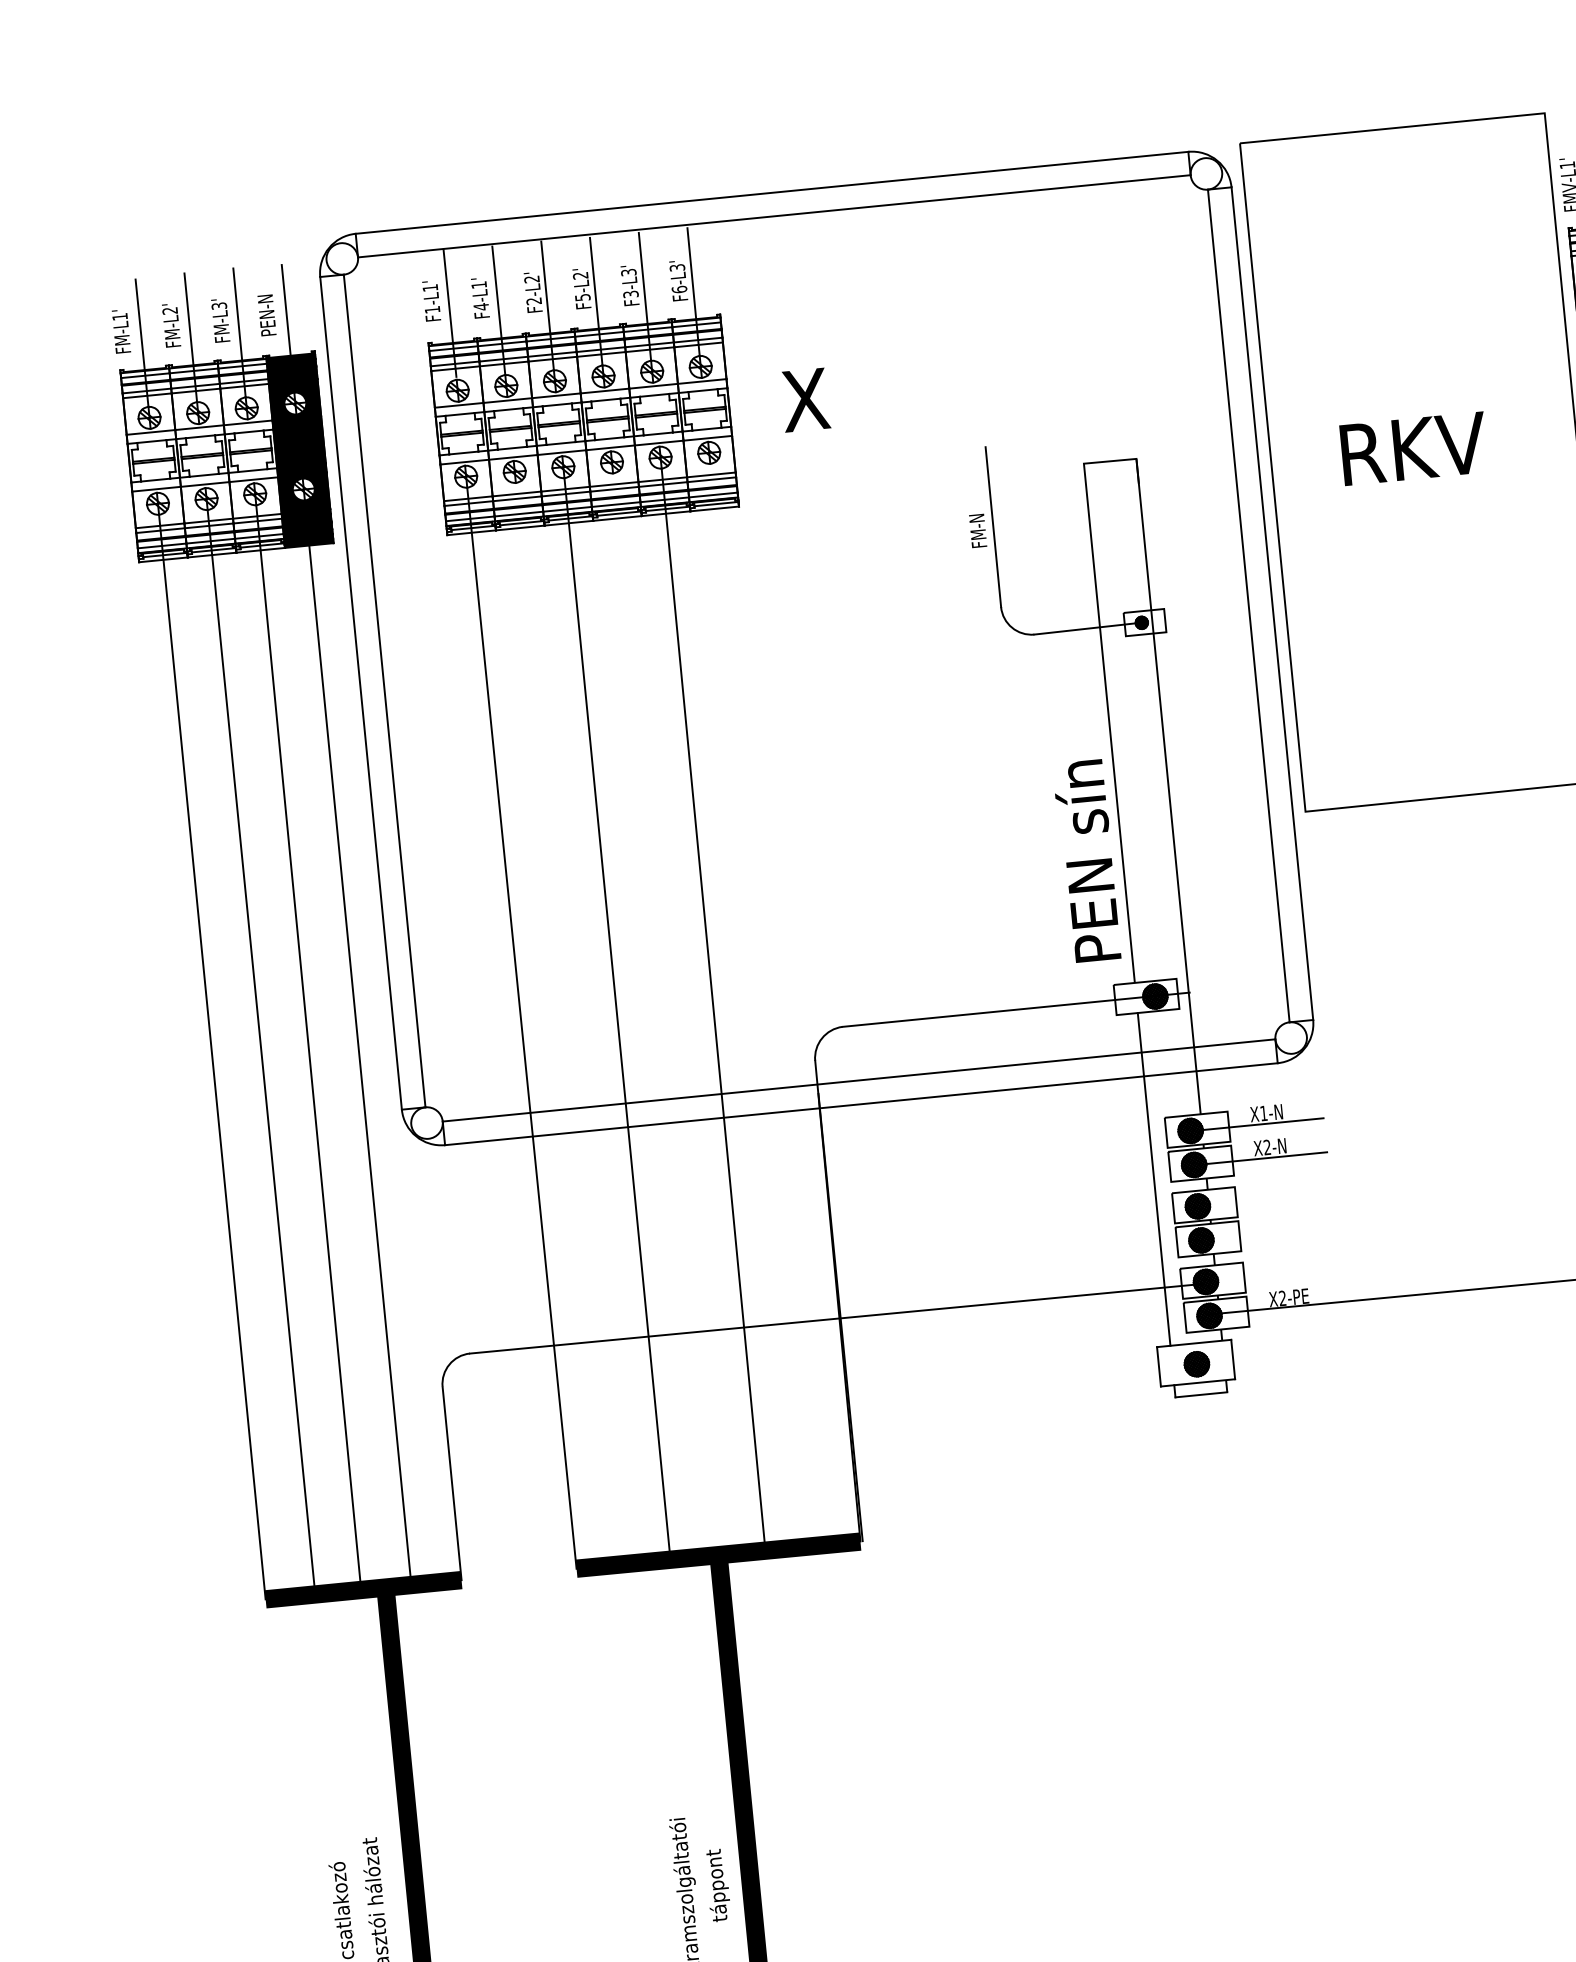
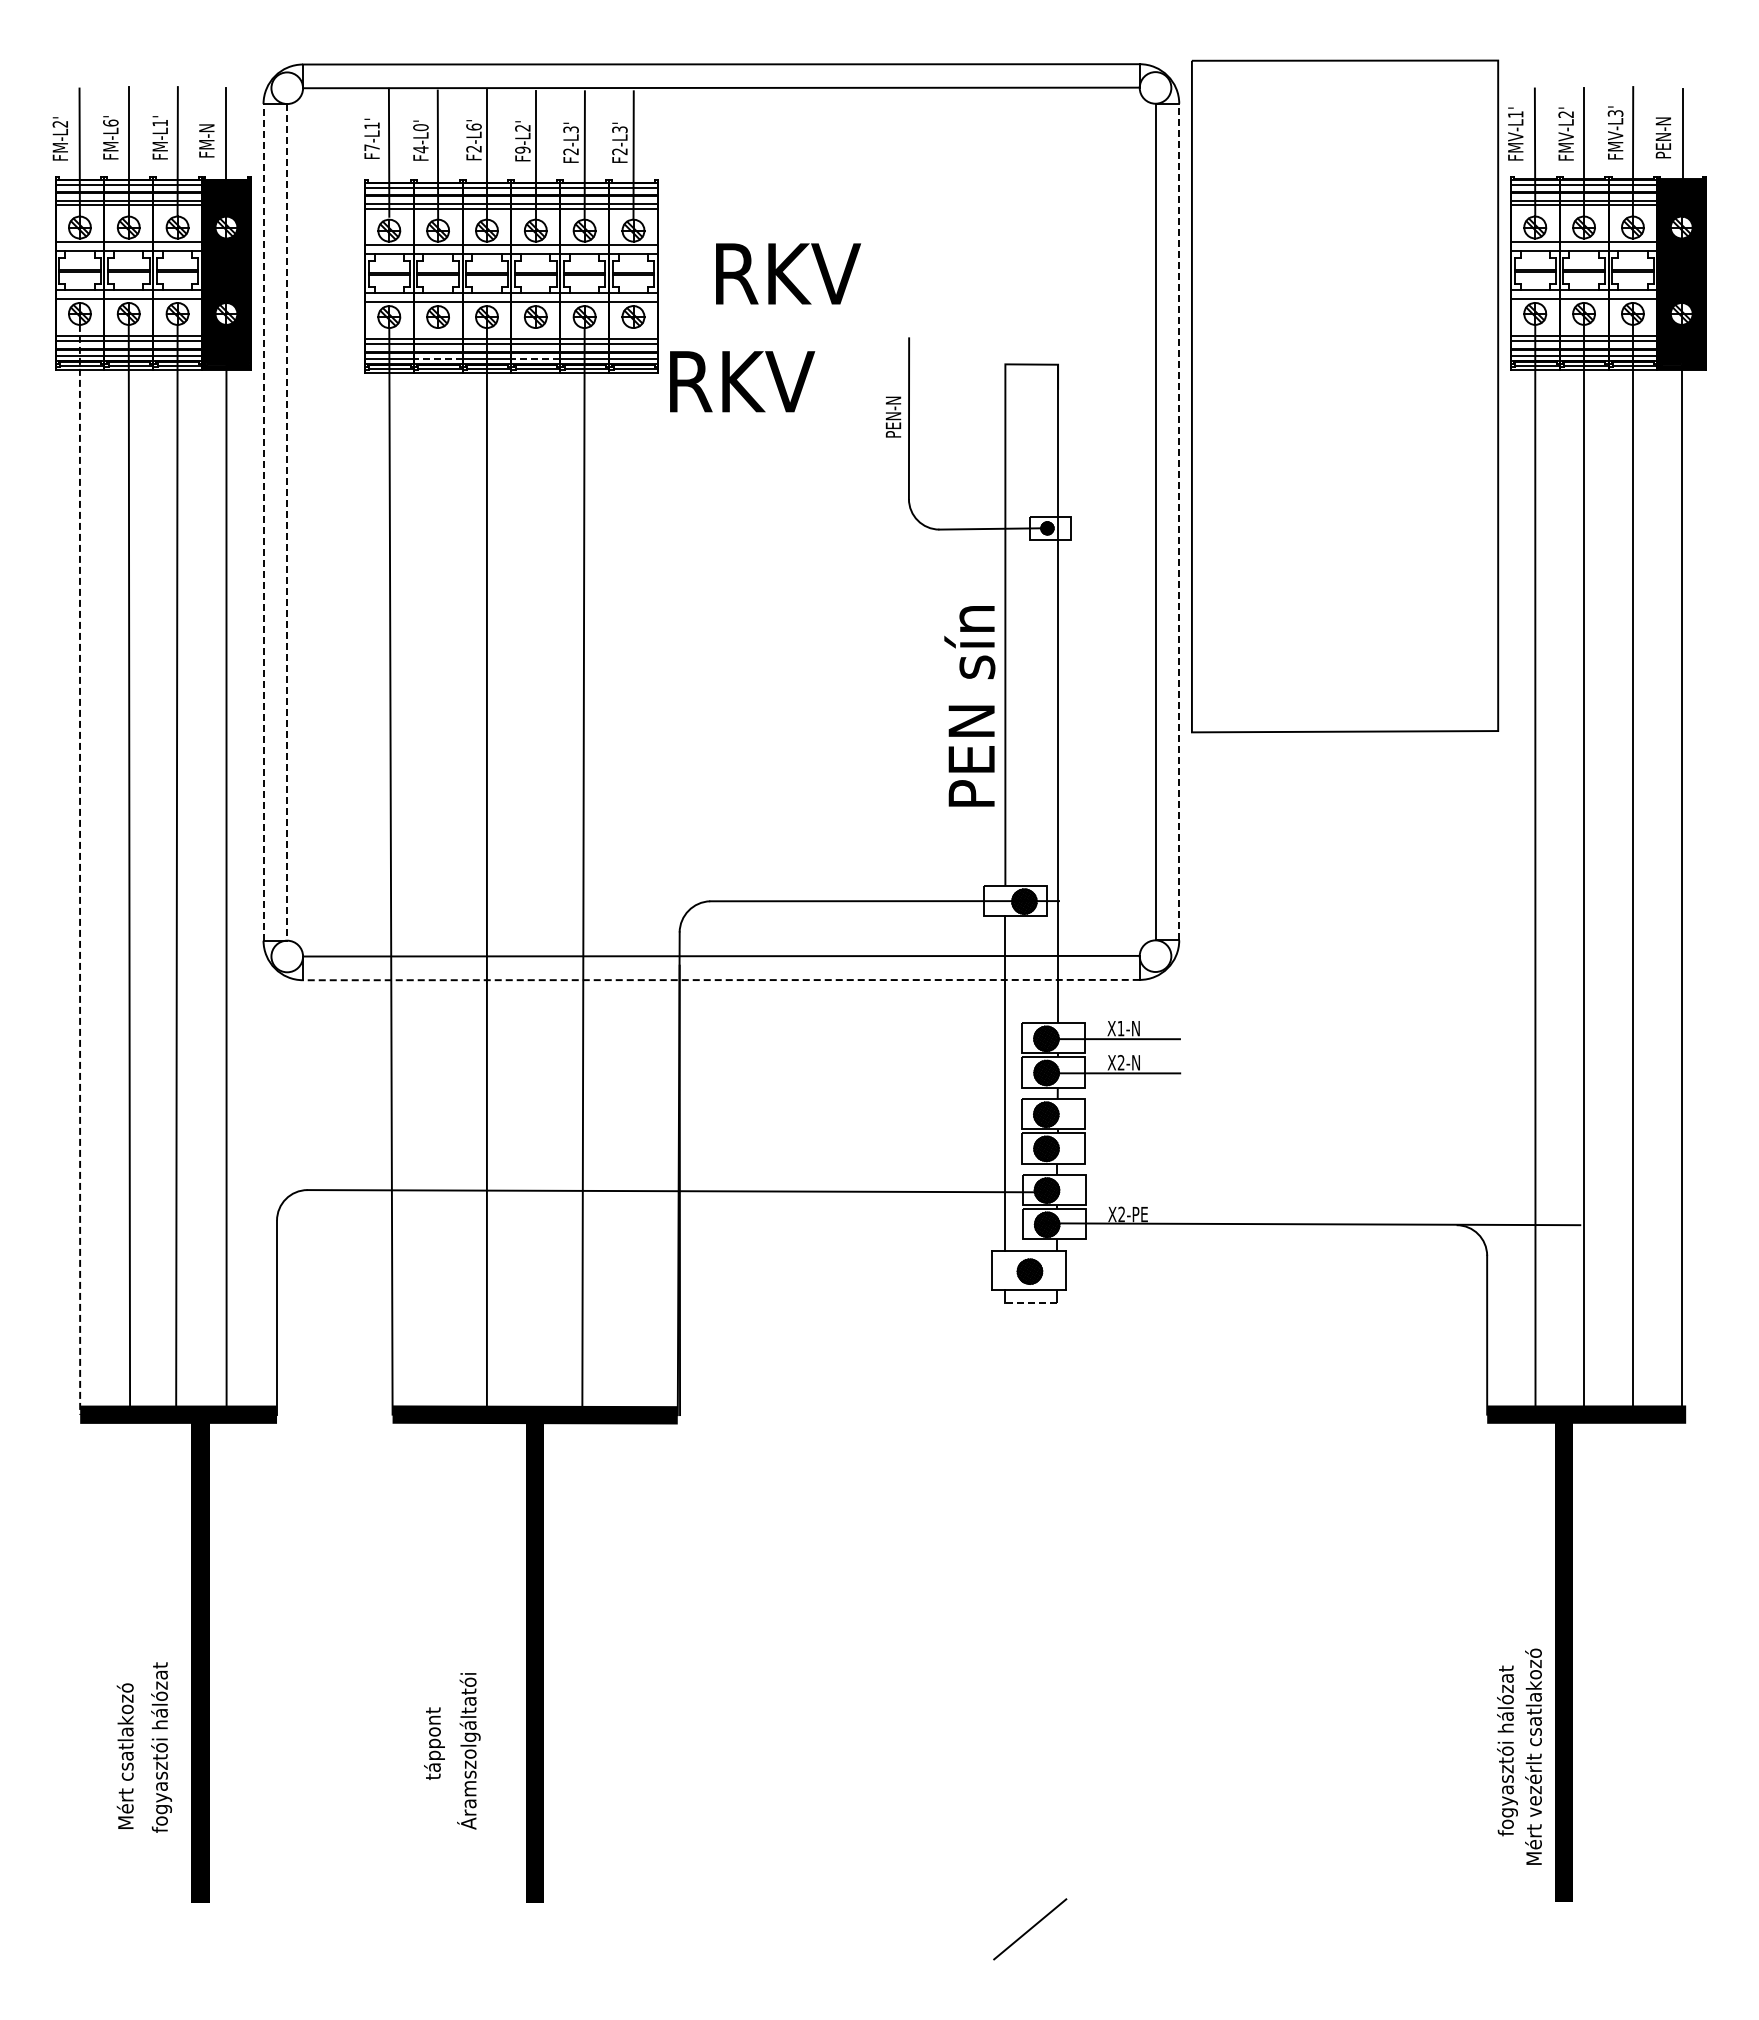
text: (531, 278) -> (473, 126), F2-L2' -> F2-L6'
text: (478, 285) -> (420, 127), F4-L1' -> F4-L0'
text: (679, 289) -> (619, 151), F6-L3' -> F2-L3'
text: (630, 294) -> (570, 151), F3-L3' -> F2-L3'
text: (582, 296) -> (522, 149), F5-L2' -> F9-L2'
text: (219, 305) -> (160, 122), FM-L3' -> FM-L1'
text: (431, 309) -> (371, 147), F1-L1' -> F7-L1'
text: (169, 310) -> (110, 122), FM-L2' -> FM-L6'
text: (266, 314) -> (206, 136), PEN-N -> FM-N
text: (119, 317) -> (59, 124), FM-L1' -> FM-L2'
text: (857, 394) -> (786, 273), X -> RKV
text: (1414, 448) -> (742, 381), moved
line: (615, 504) -> (535, 359), solid -> dashed
line: (518, 514) -> (437, 359), solid -> dashed
text: (977, 526) -> (893, 416), FM-N -> PEN-N
line: (1272, 603) -> (1179, 521), solid -> dashed
line: (384, 691) -> (287, 522), solid -> dashed
line: (360, 692) -> (263, 521), solid -> dashed
text: (1086, 861) -> (969, 706), moved
line: (212, 1056) -> (80, 869), solid -> dashed
line: (860, 1104) -> (720, 980), solid -> dashed
line: (1200, 1394) -> (1030, 1302), solid -> dashed
text: (718, 1885) -> (434, 1743), moved

